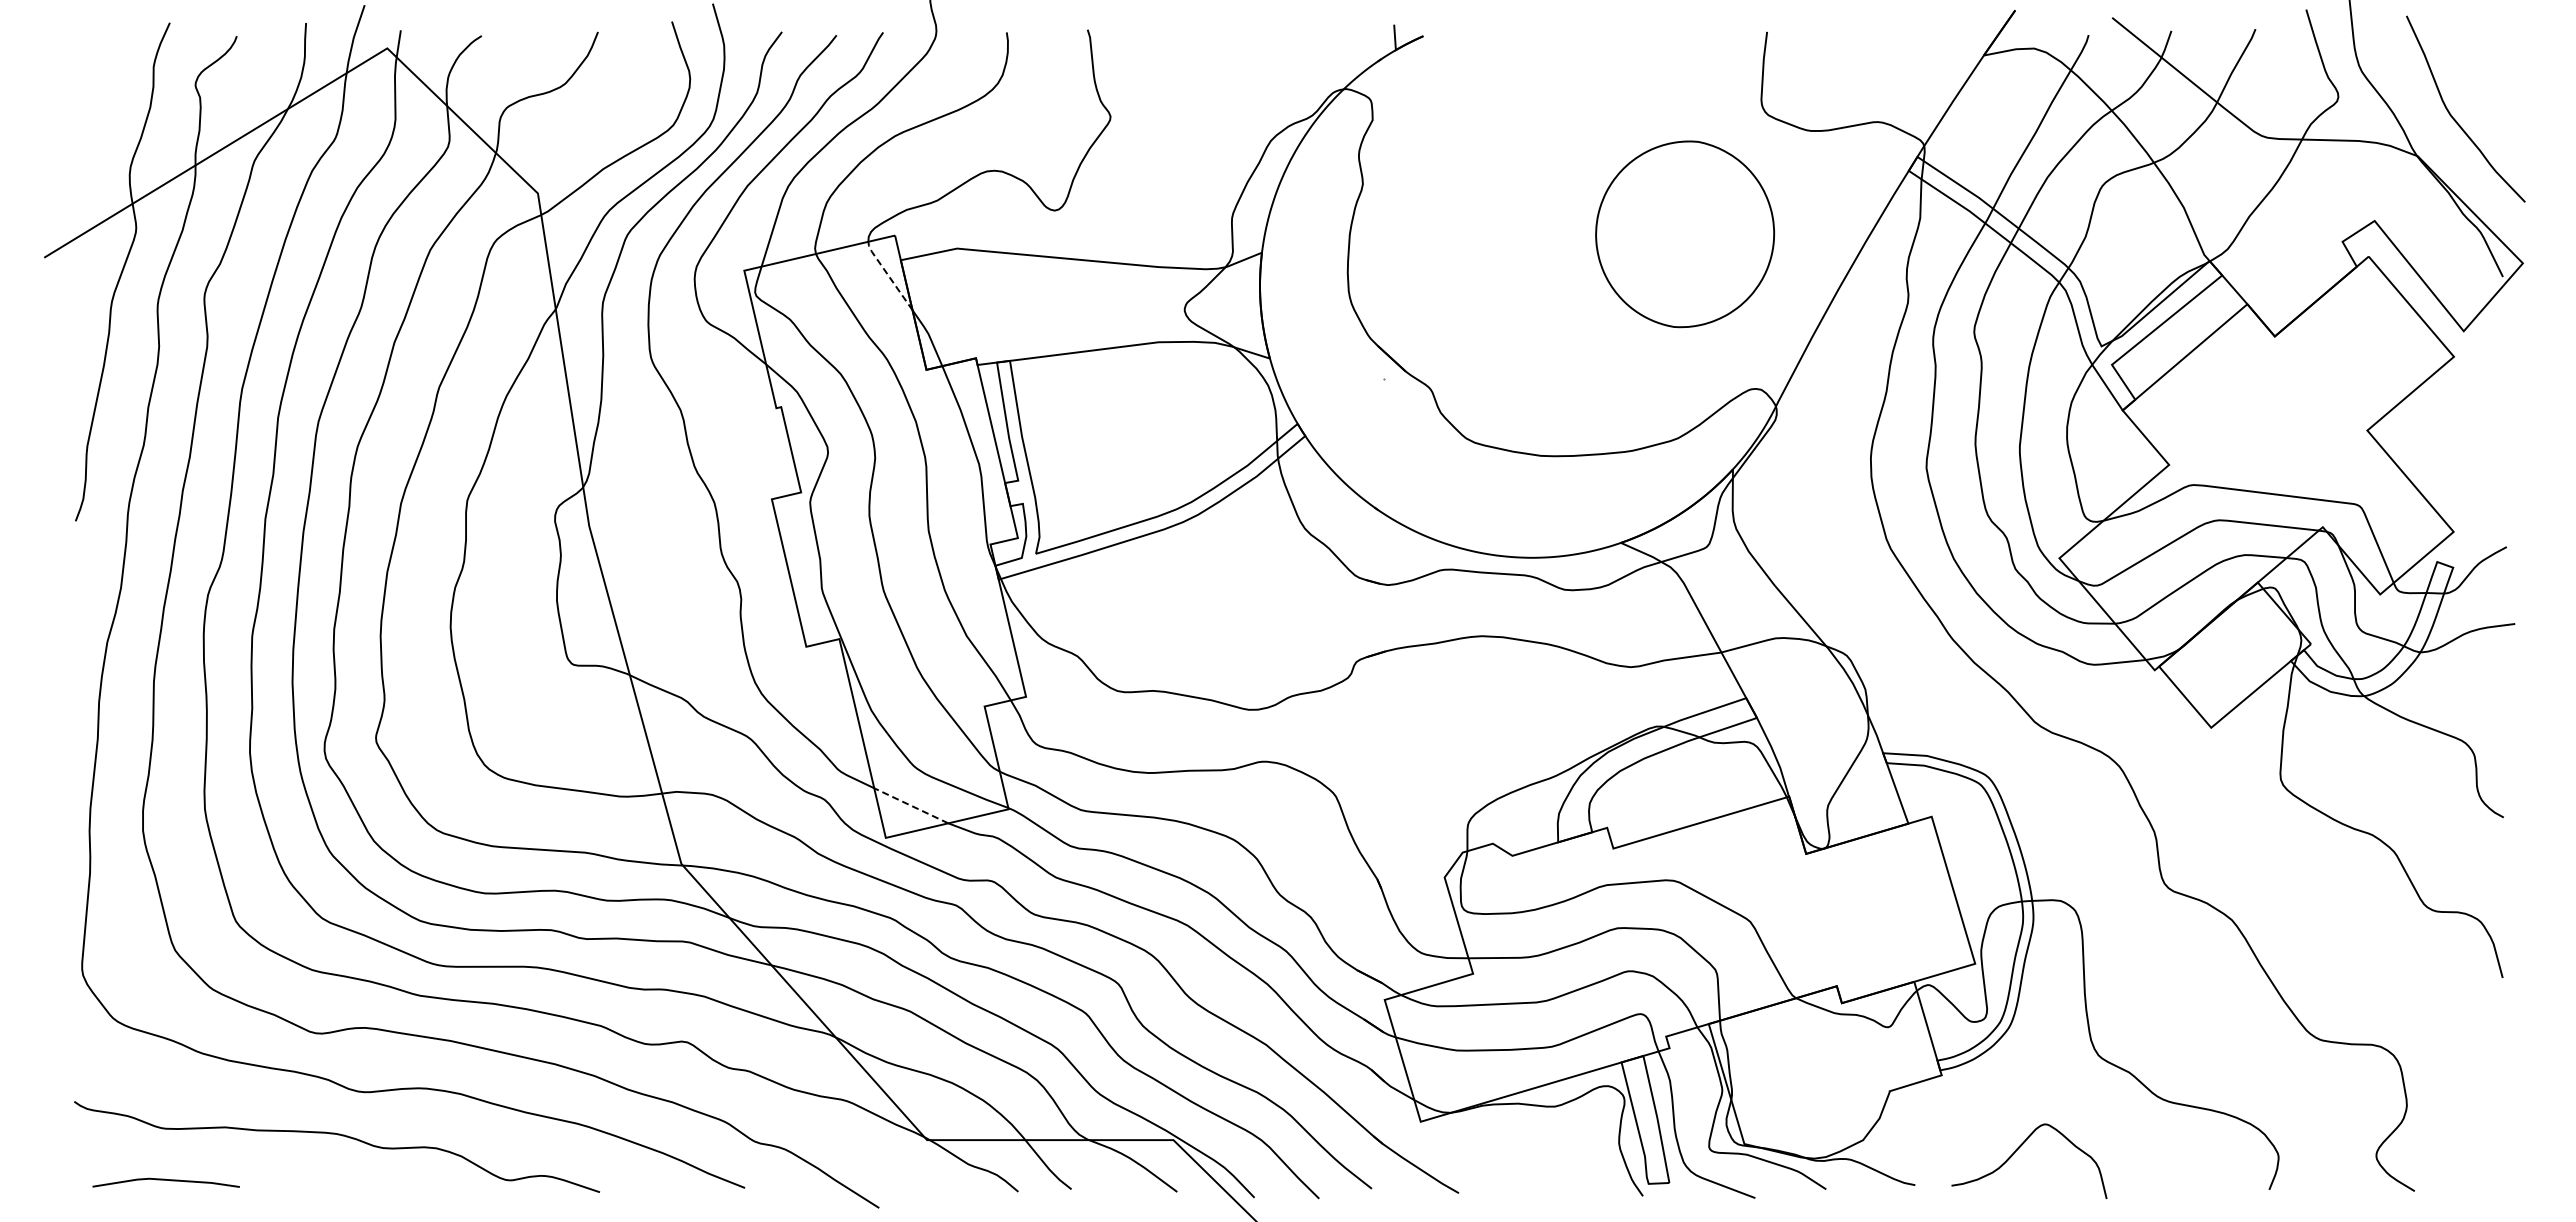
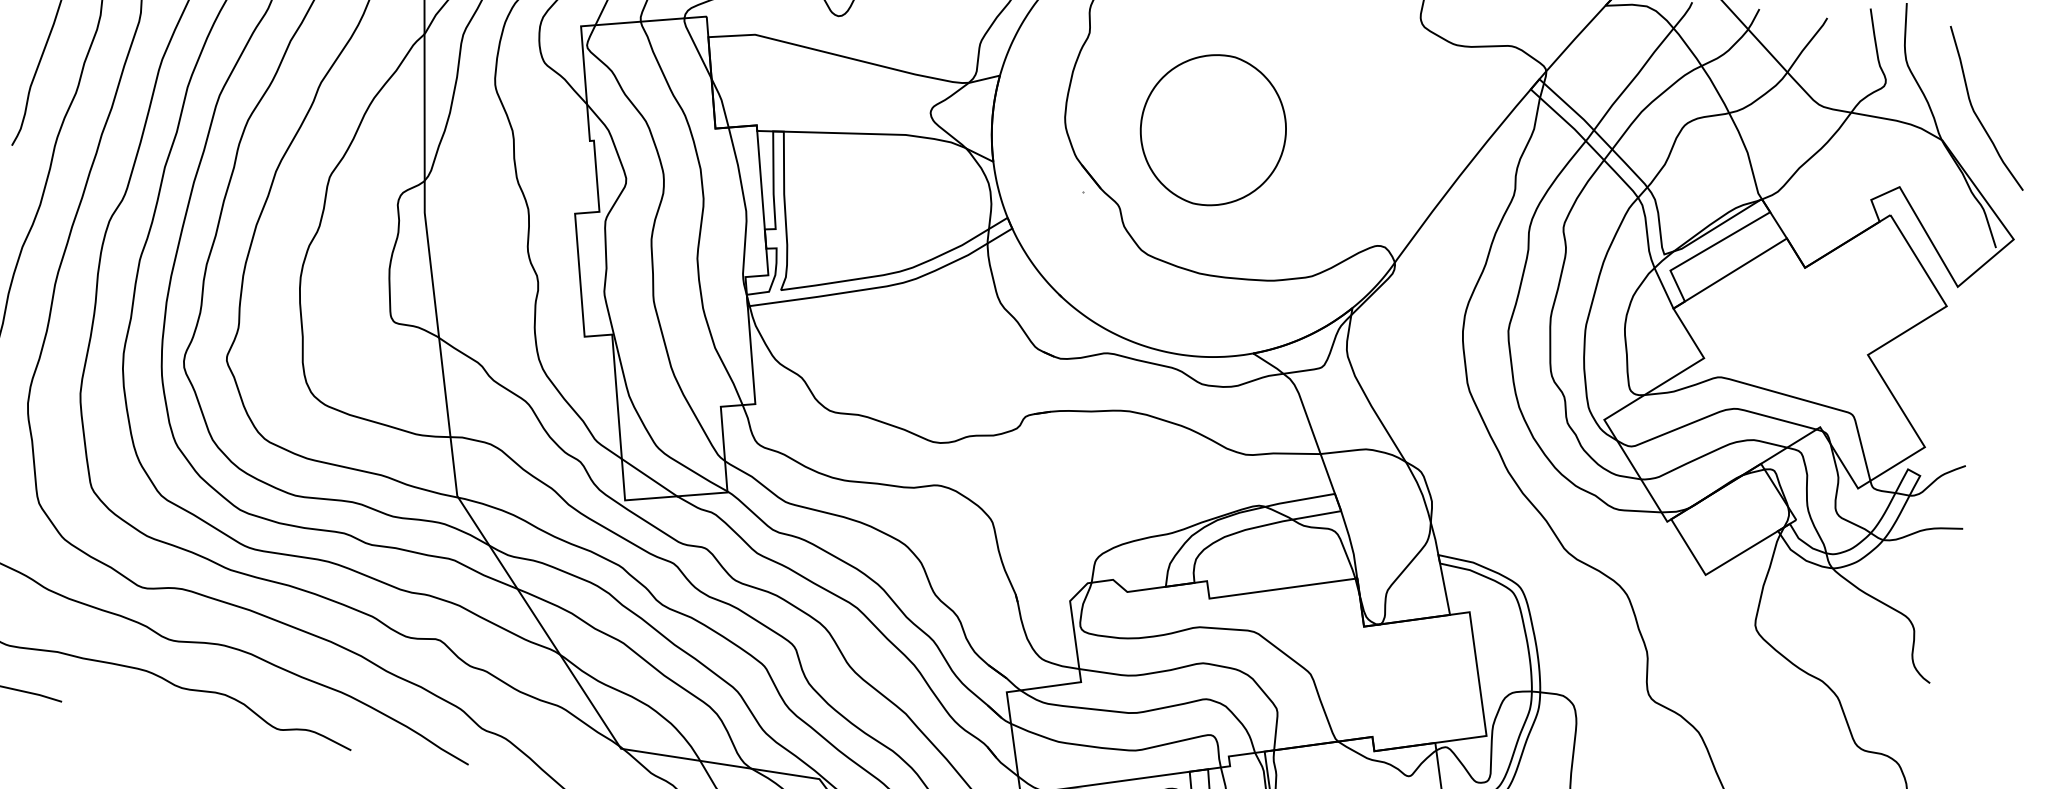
part: (1685, 234) -> (1213, 130), moved
line: (888, 275) -> (696, 47), dashed -> solid
line: (910, 805) -> (648, 477), dashed -> solid

